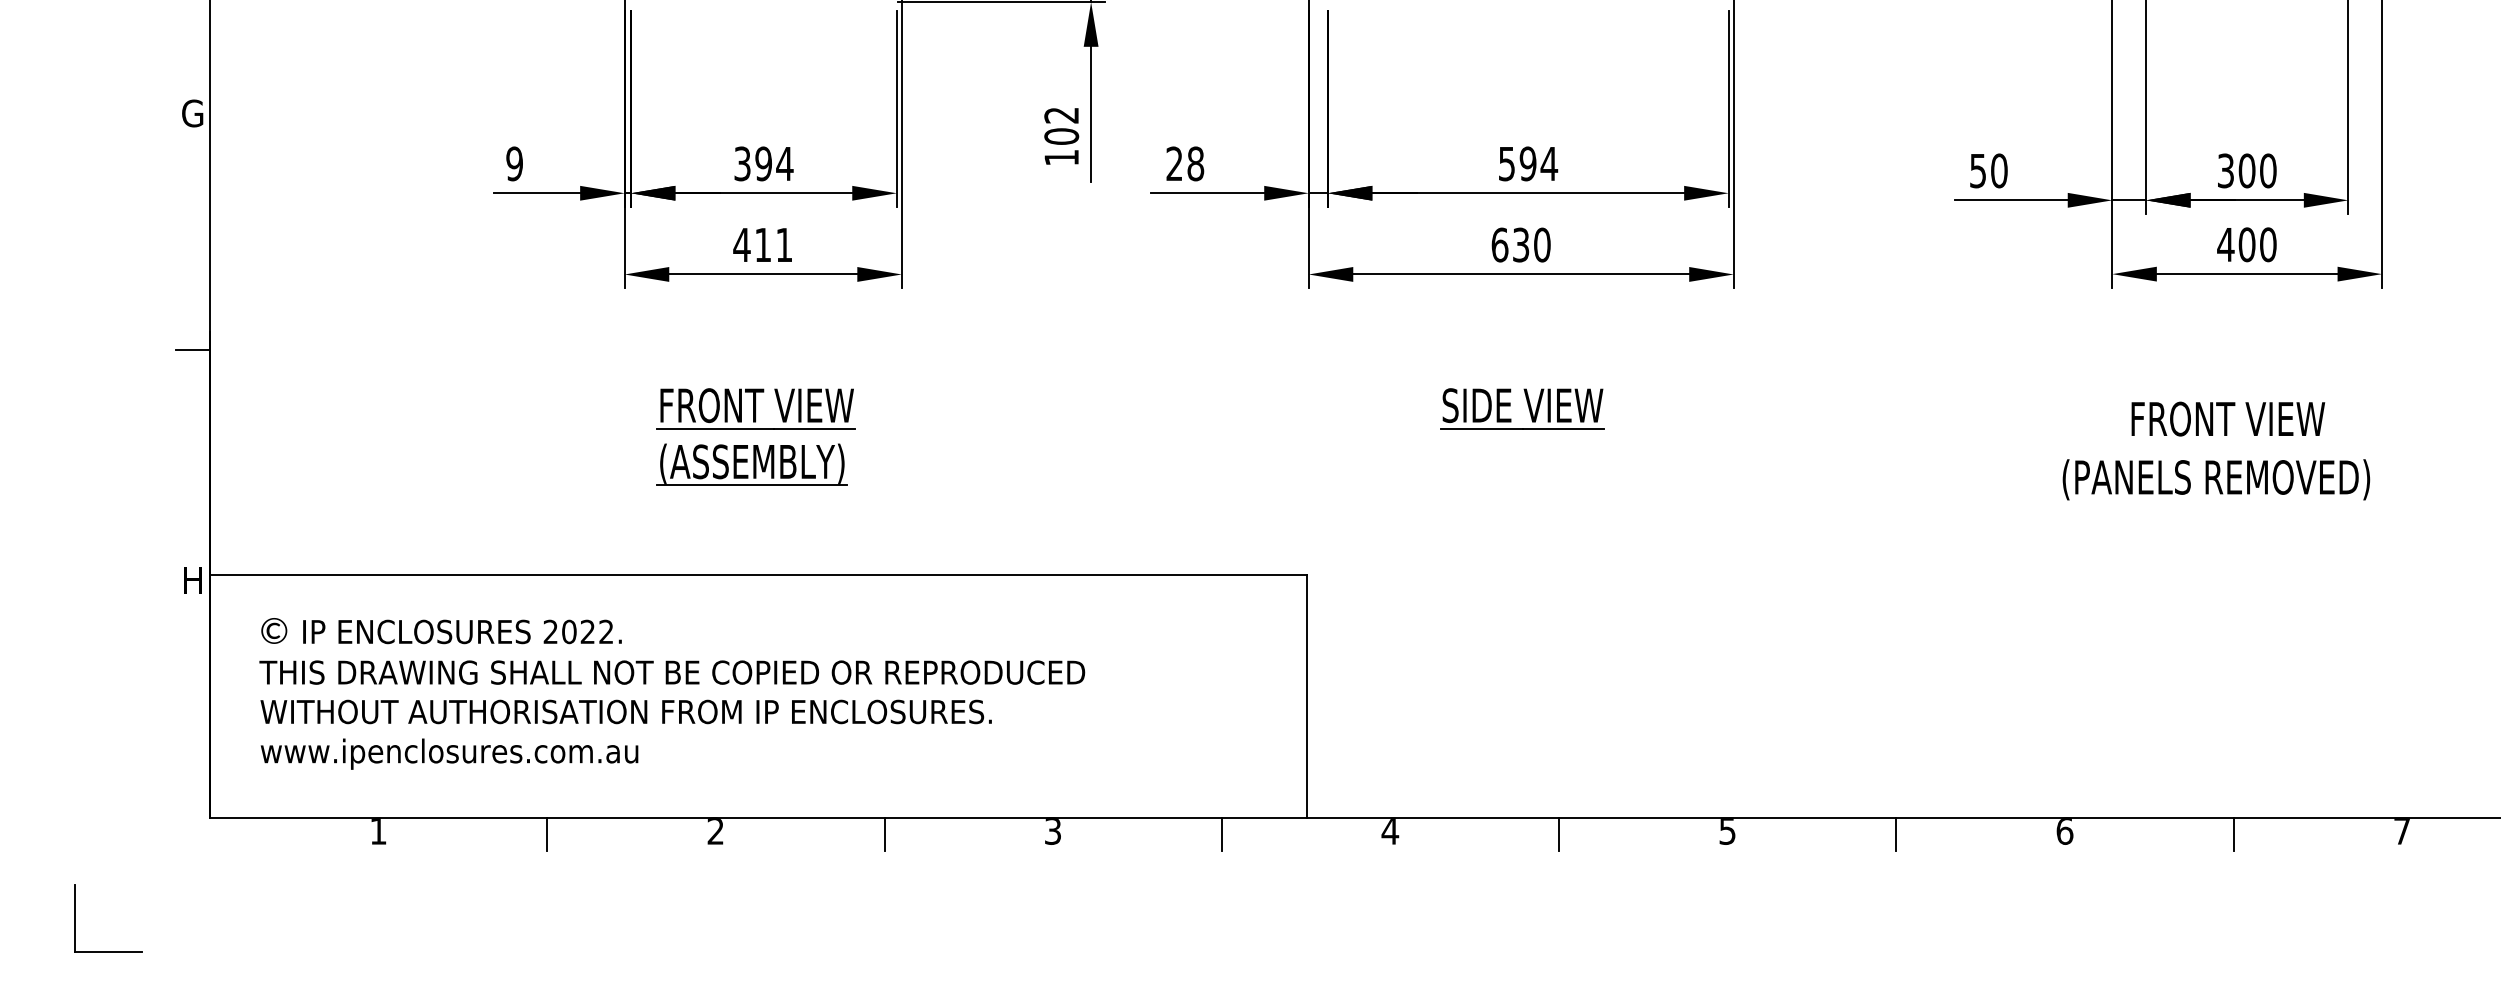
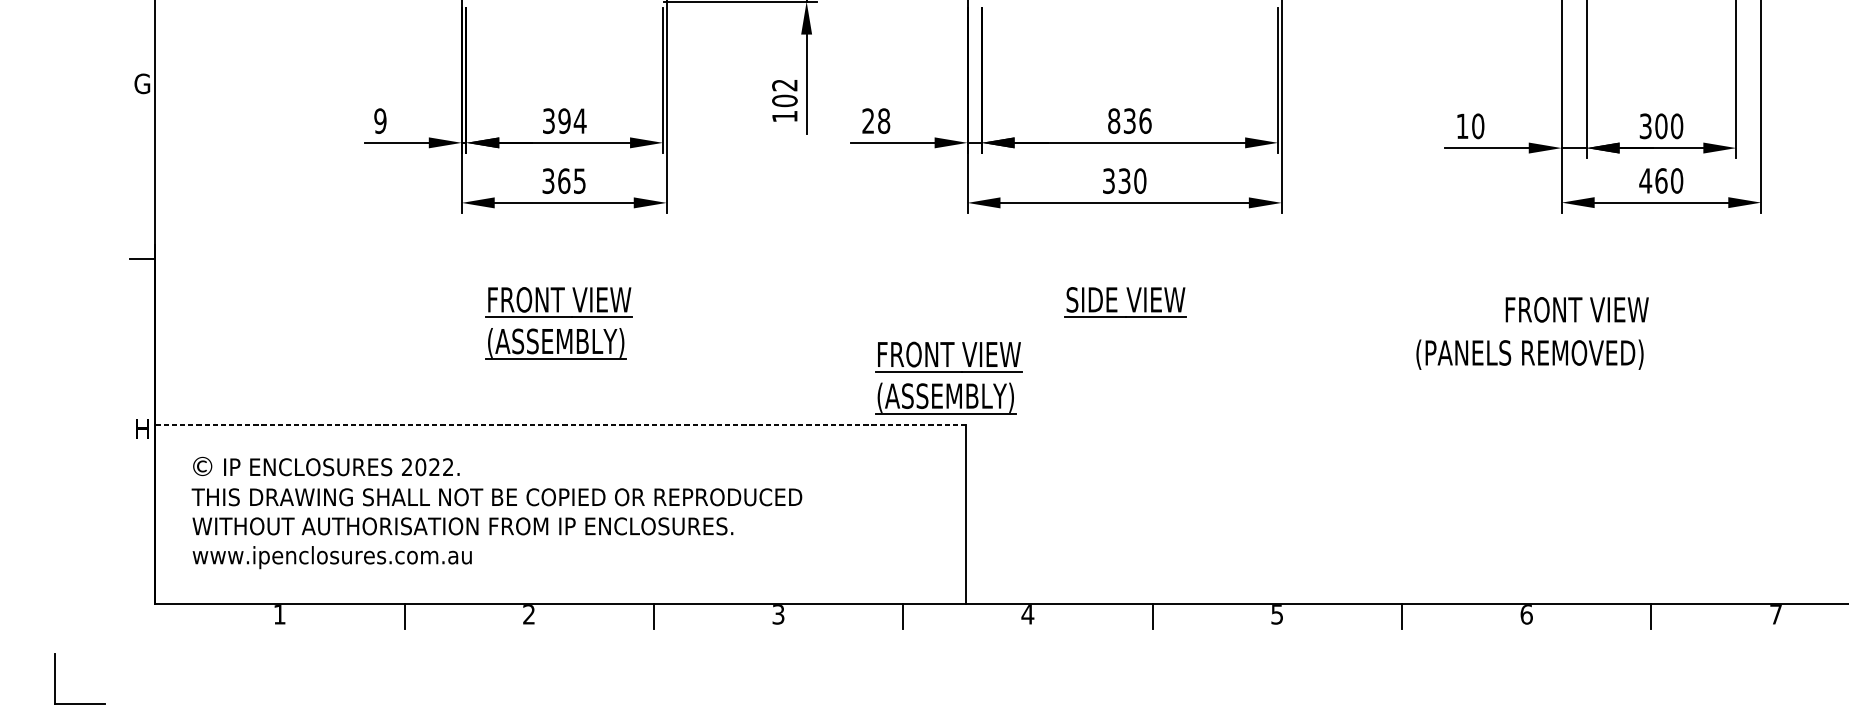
text: (1528, 163) -> (1130, 120), 594 -> 836
text: (1977, 171) -> (1462, 126), 50 -> 10
text: (762, 244) -> (563, 180), 411 -> 365
text: (1499, 244) -> (1108, 180), 630 -> 330
text: (2246, 244) -> (1660, 180), 400 -> 460
text: (2228, 418) -> (1577, 309), moved
text: (2216, 479) -> (1530, 354), moved
part: (1282, 503) -> (948, 372), added
line: (757, 574) -> (559, 424), solid -> dashed

